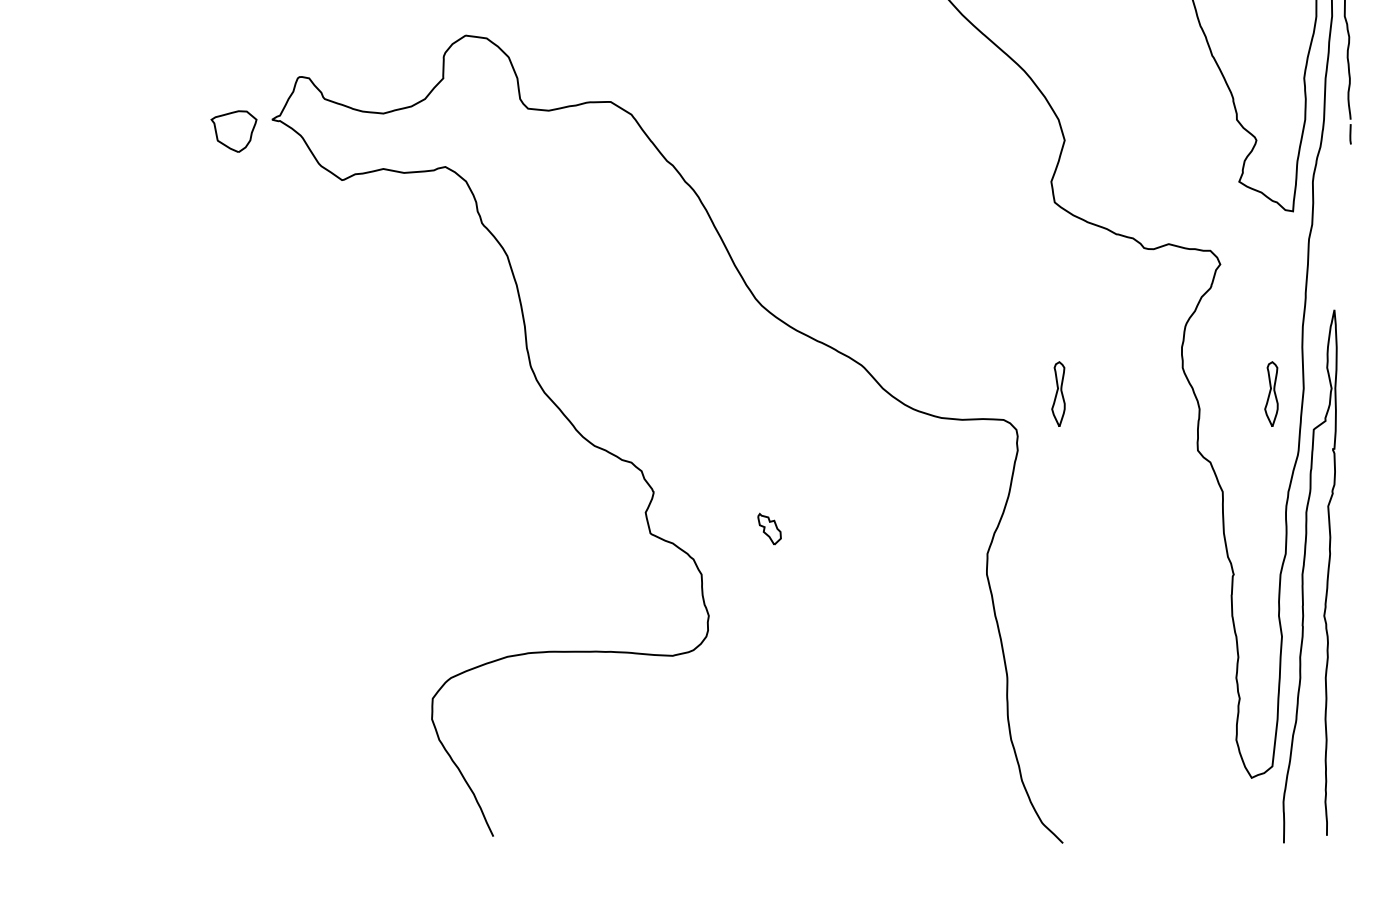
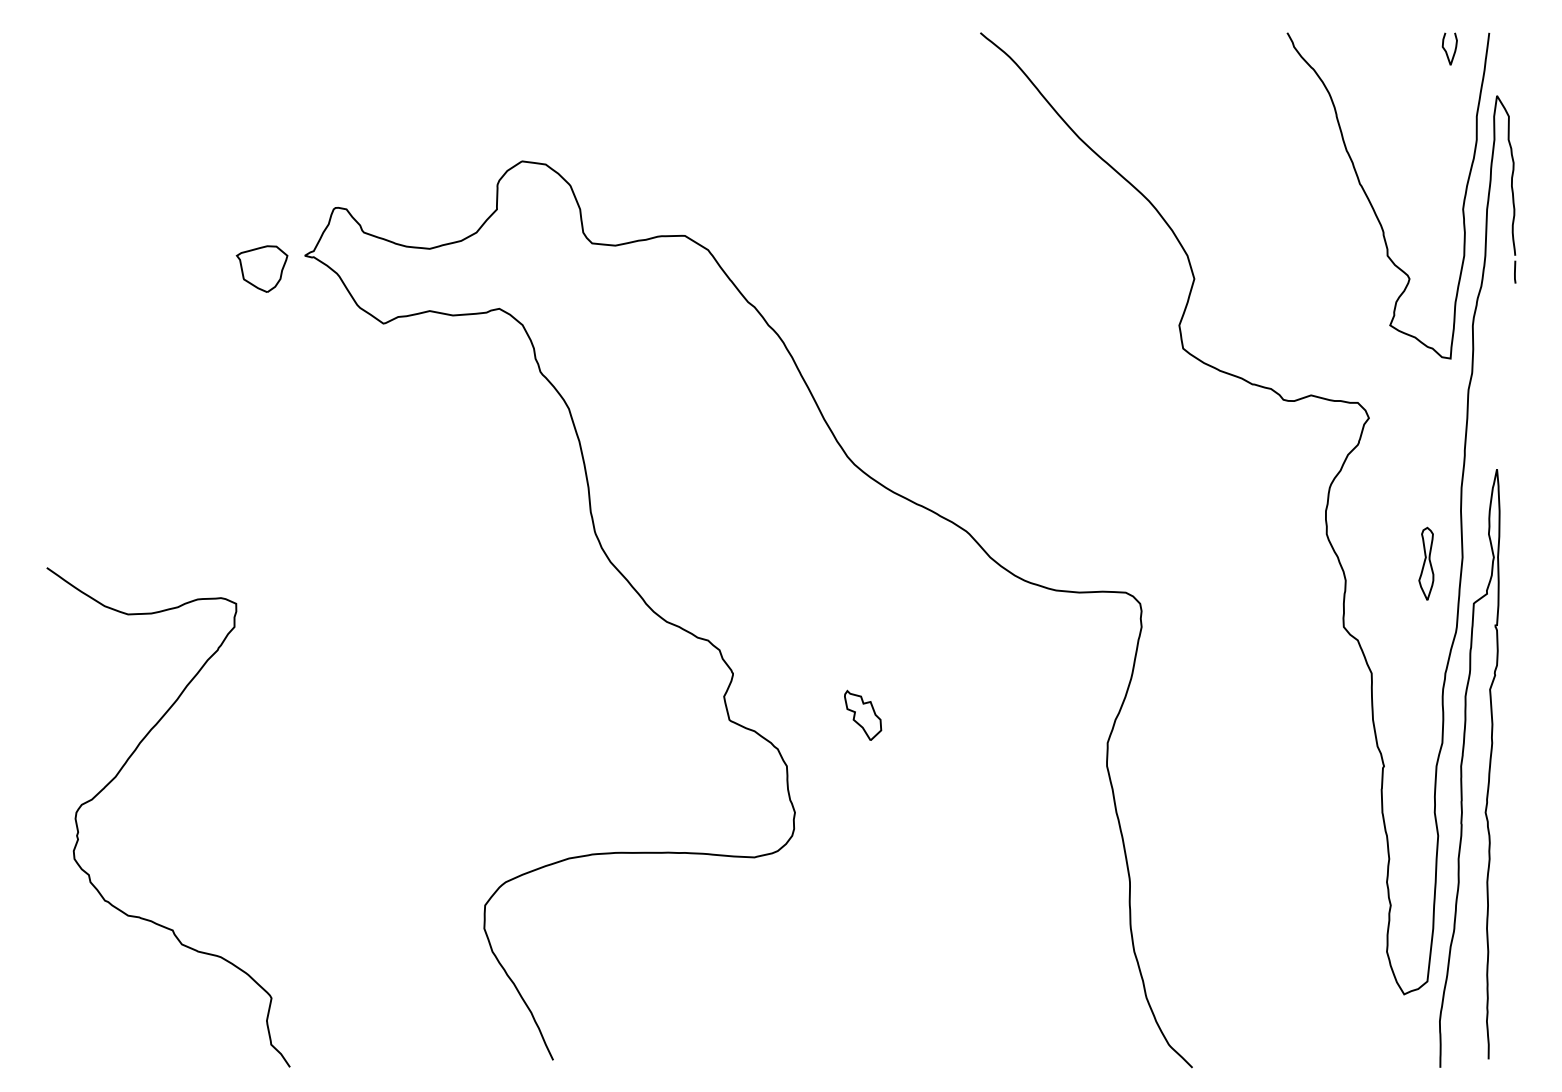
part: (1058, 393) -> (1187, 563), removed
part: (769, 528) -> (863, 714), size x1.43
curve: (105, 583) -> (117, 776), added

